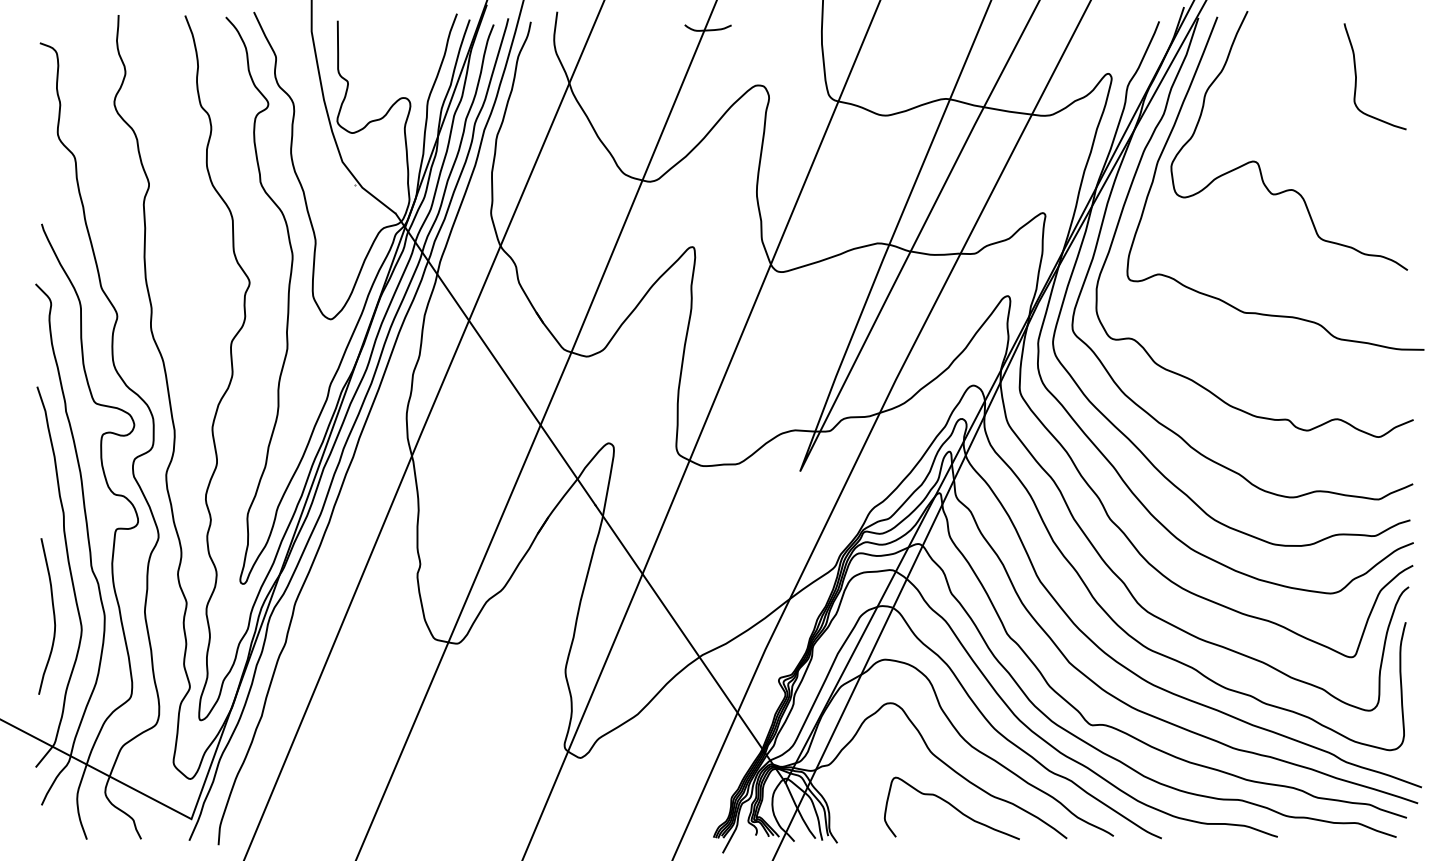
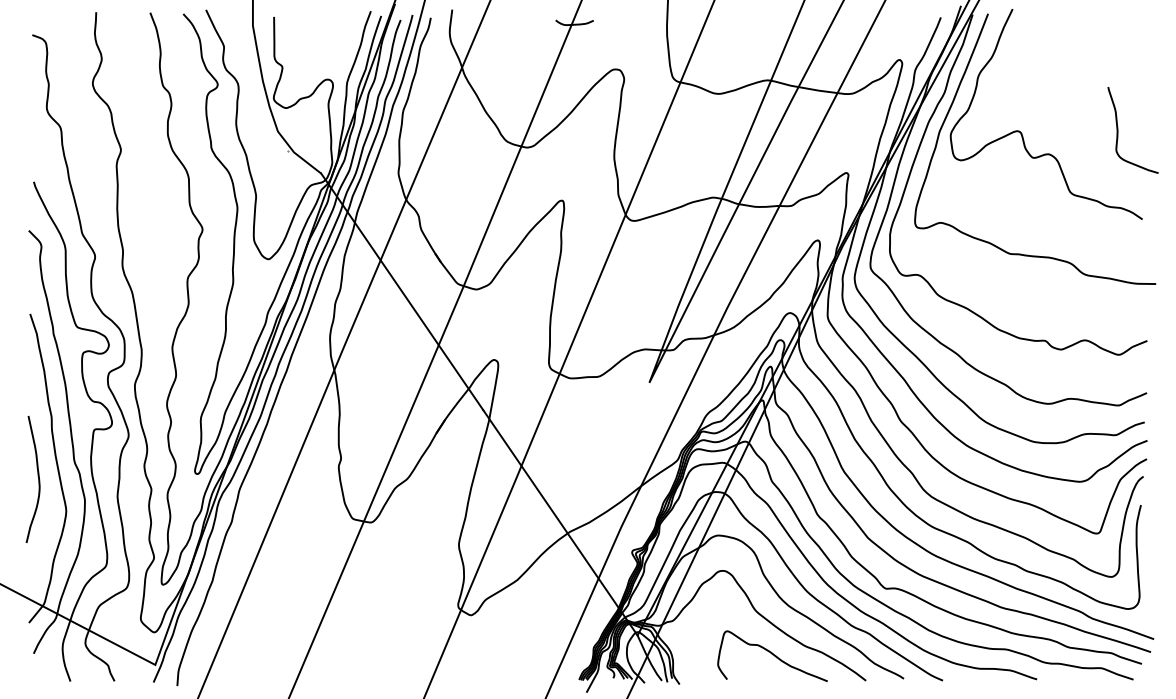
curve: (1357, 76) -> (1118, 130), moved
curve: (52, 612) -> (37, 476), moved

